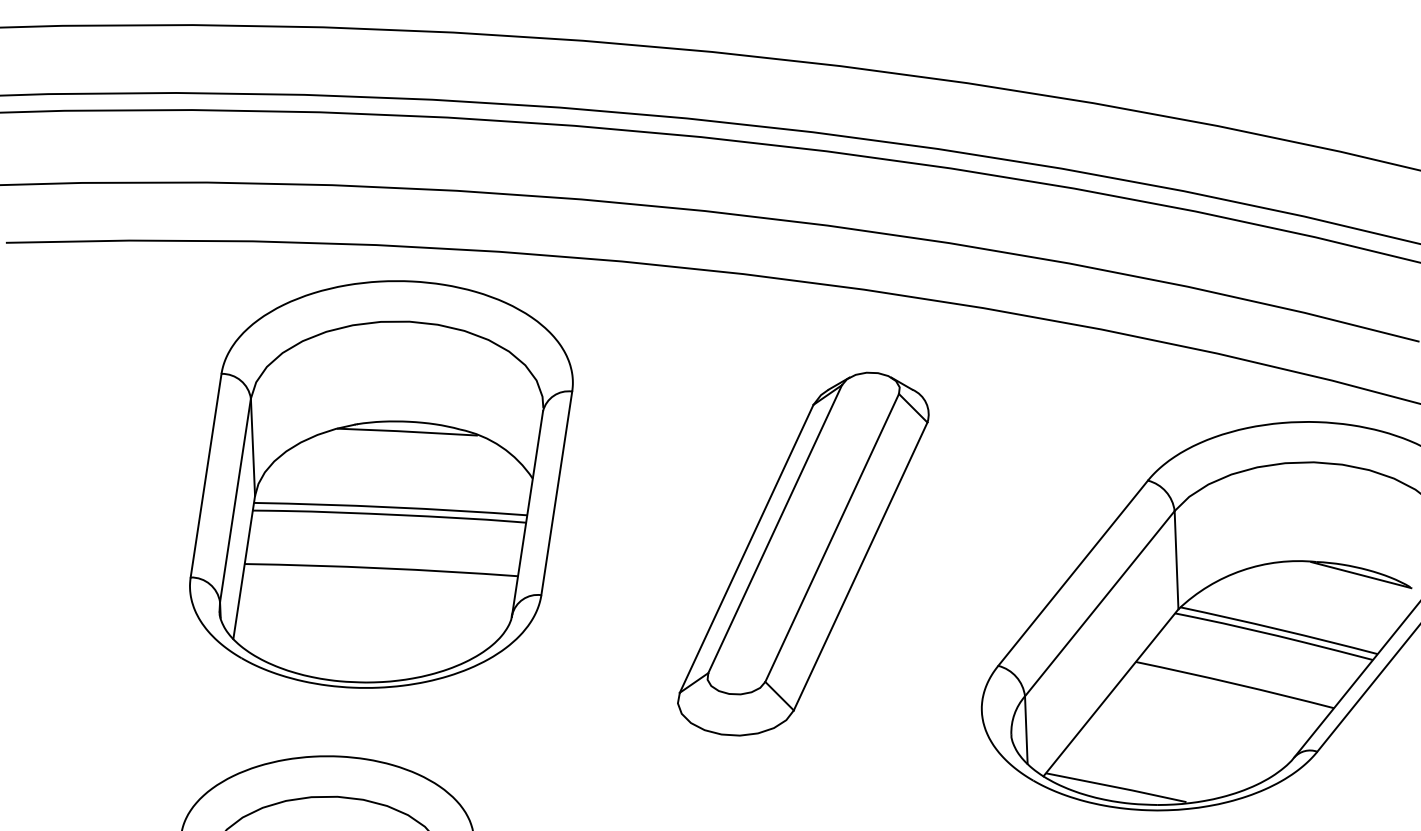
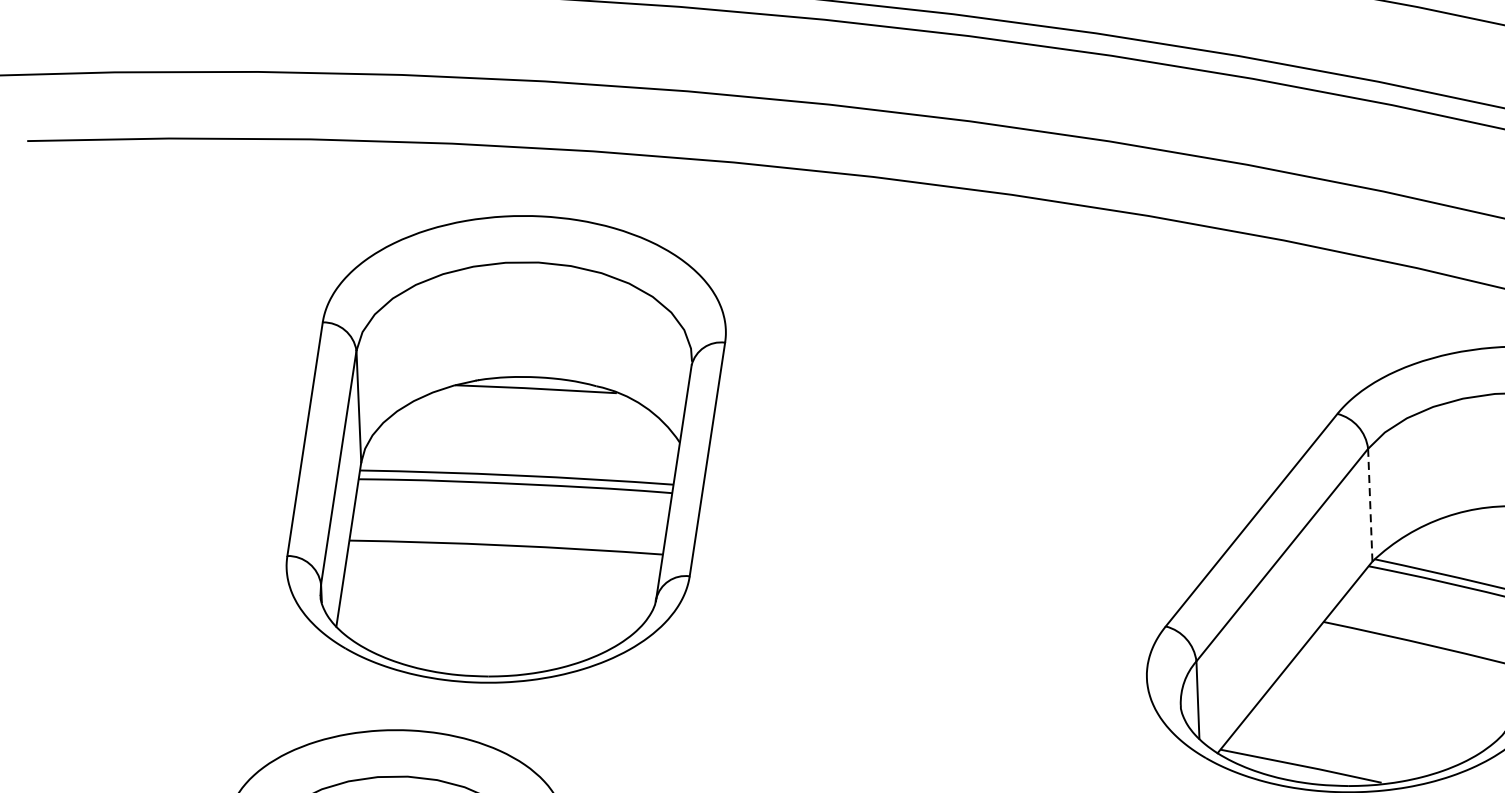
part: (381, 484) -> (506, 449), moved
part: (803, 553) -> (942, 497), removed
line: (1176, 559) -> (1370, 504), solid -> dashed

